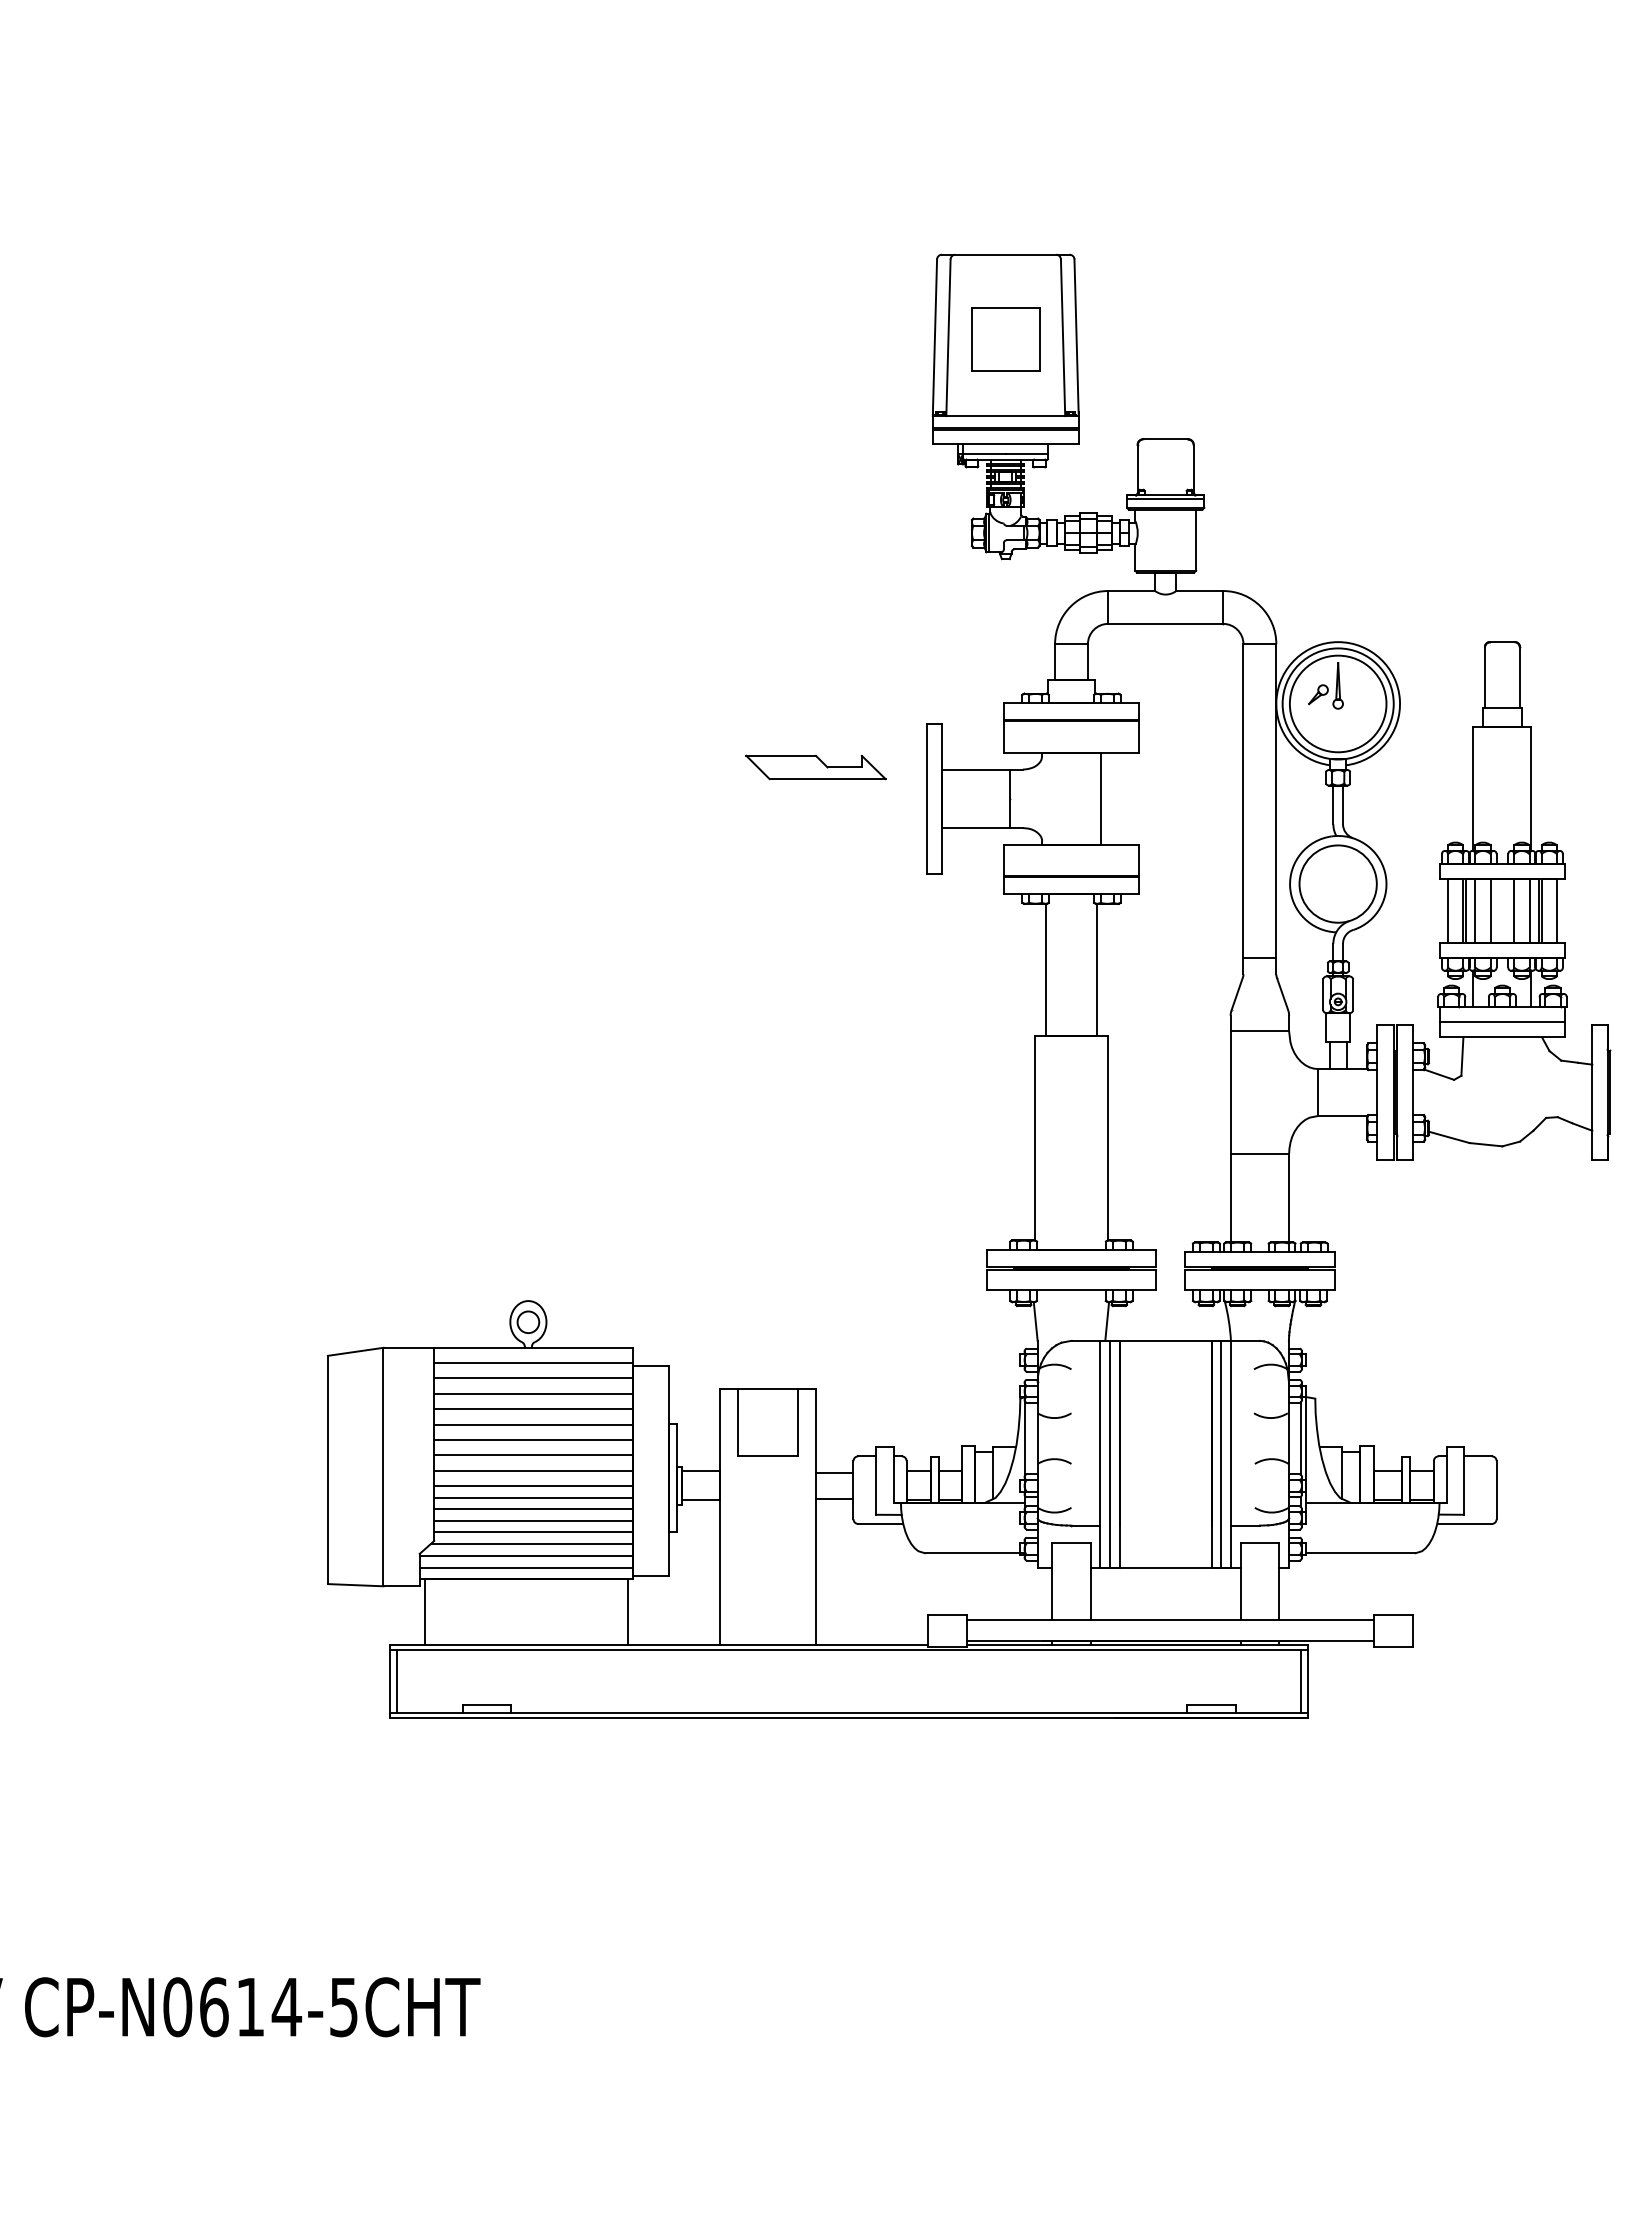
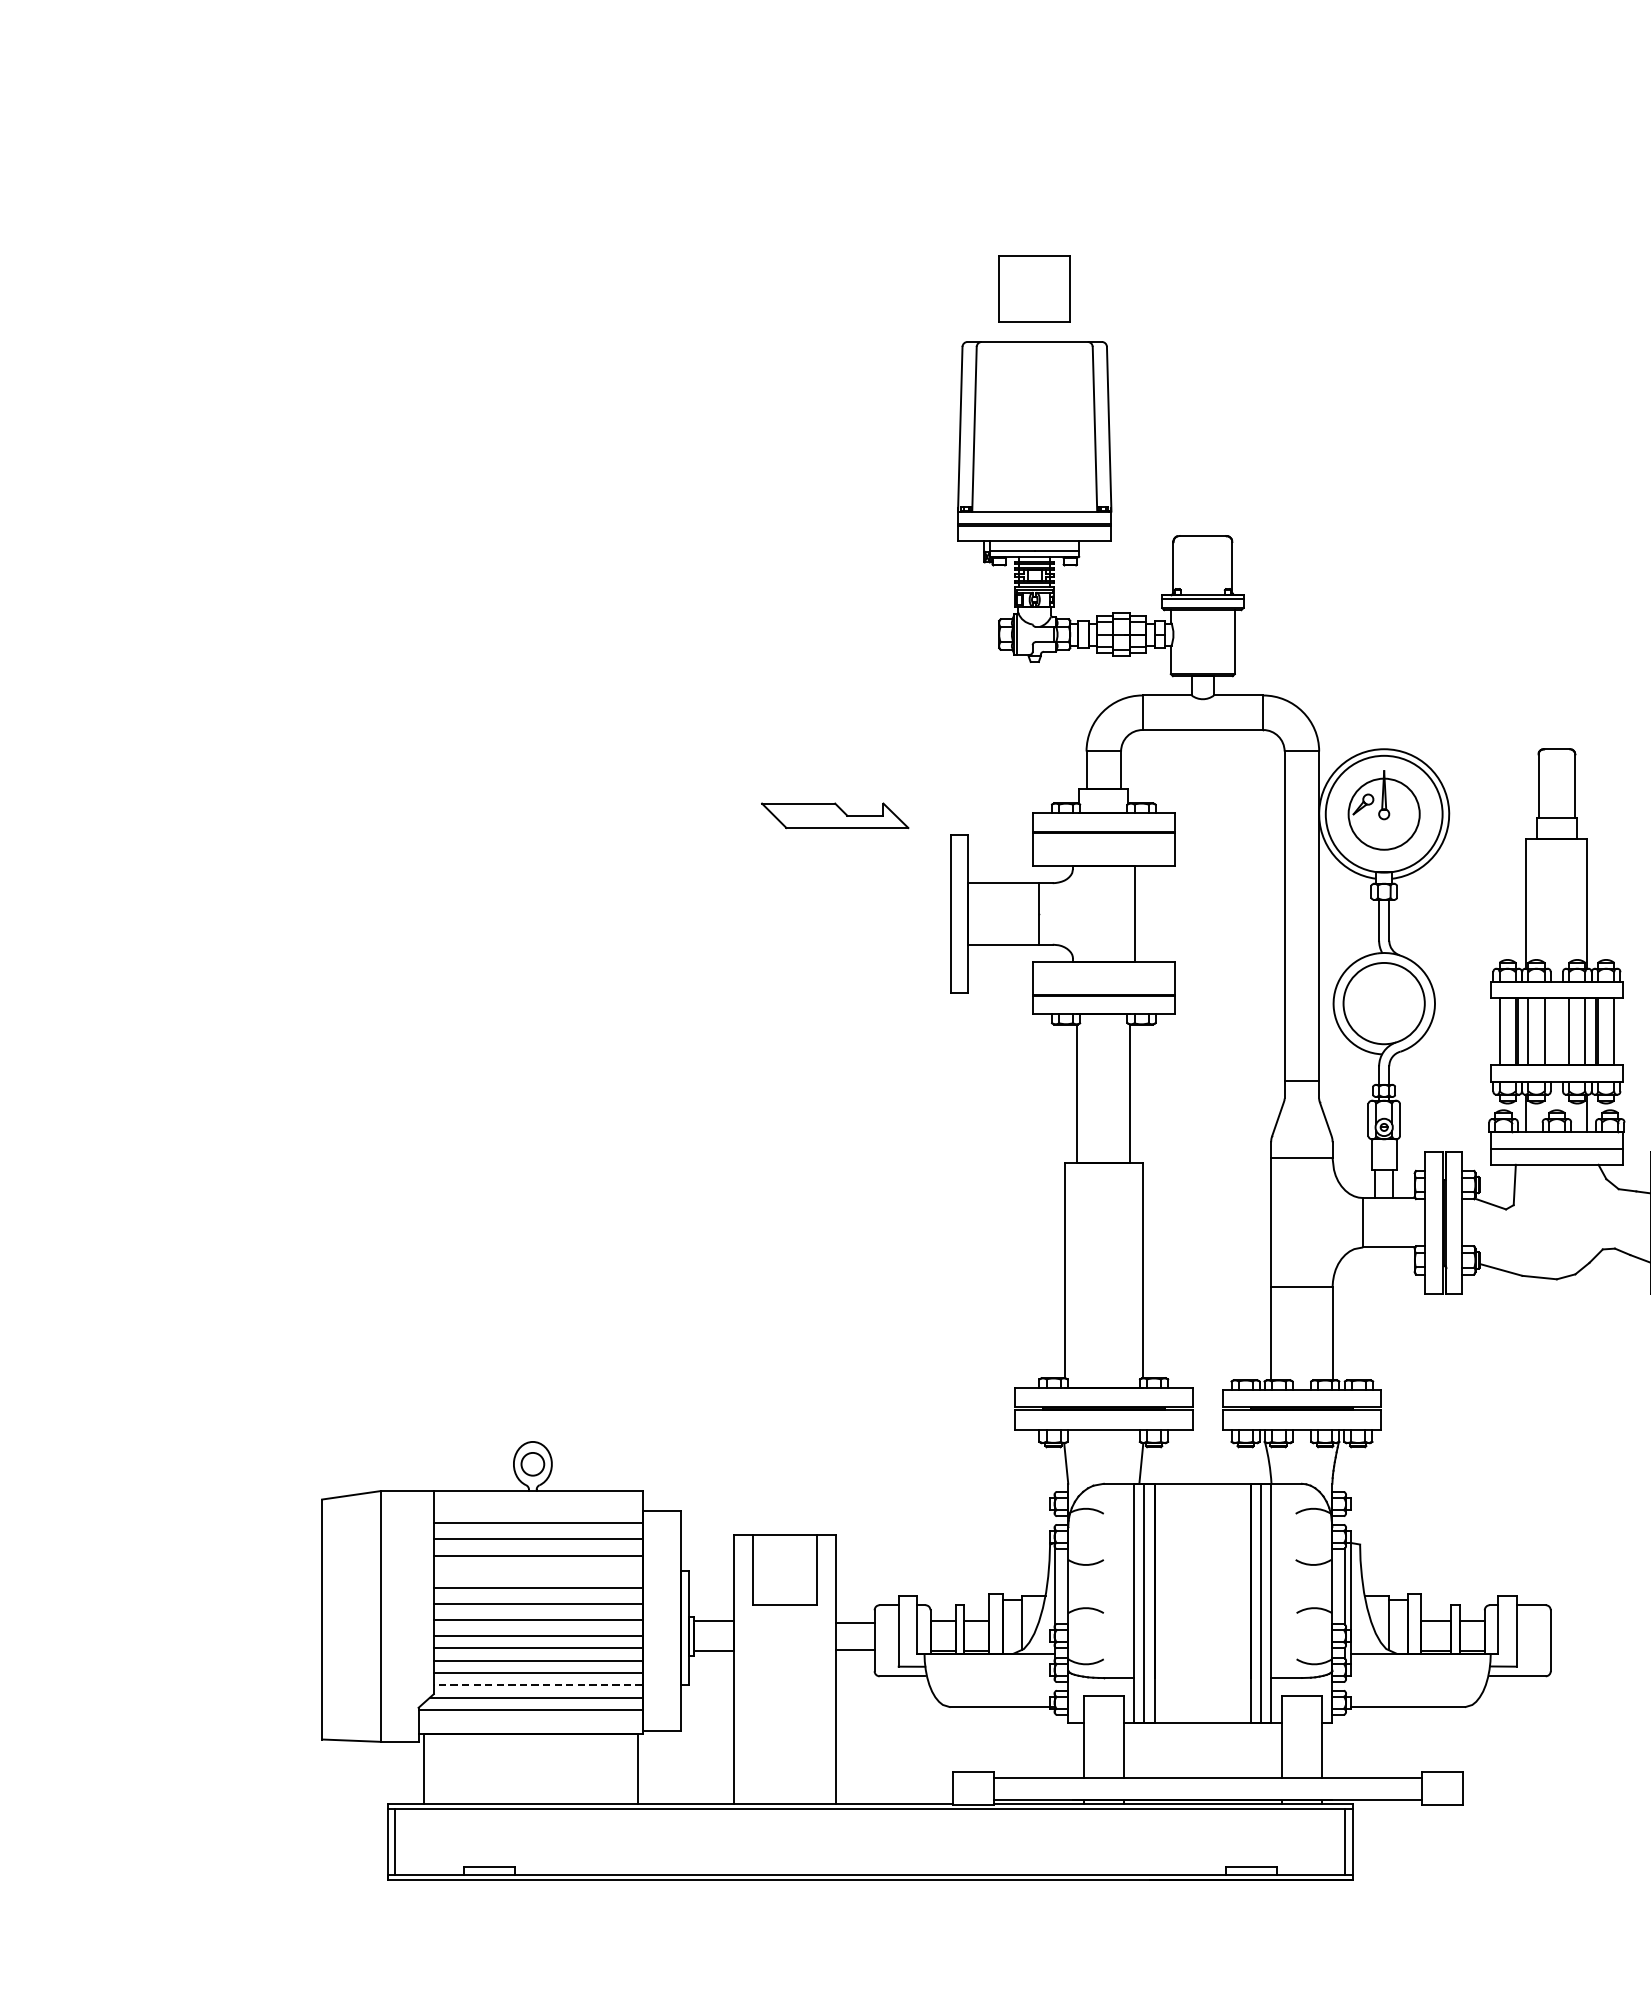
part: (1005, 339) -> (1034, 289), moved
circle: (1337, 703) -> (1383, 813), size x0.7
part: (815, 767) -> (834, 815), moved
line: (533, 1363) -> (538, 1507), removed
line: (533, 1424) -> (538, 1571), removed
line: (533, 1532) -> (538, 1685), solid -> dashed
line: (525, 1567) -> (529, 1722), removed

